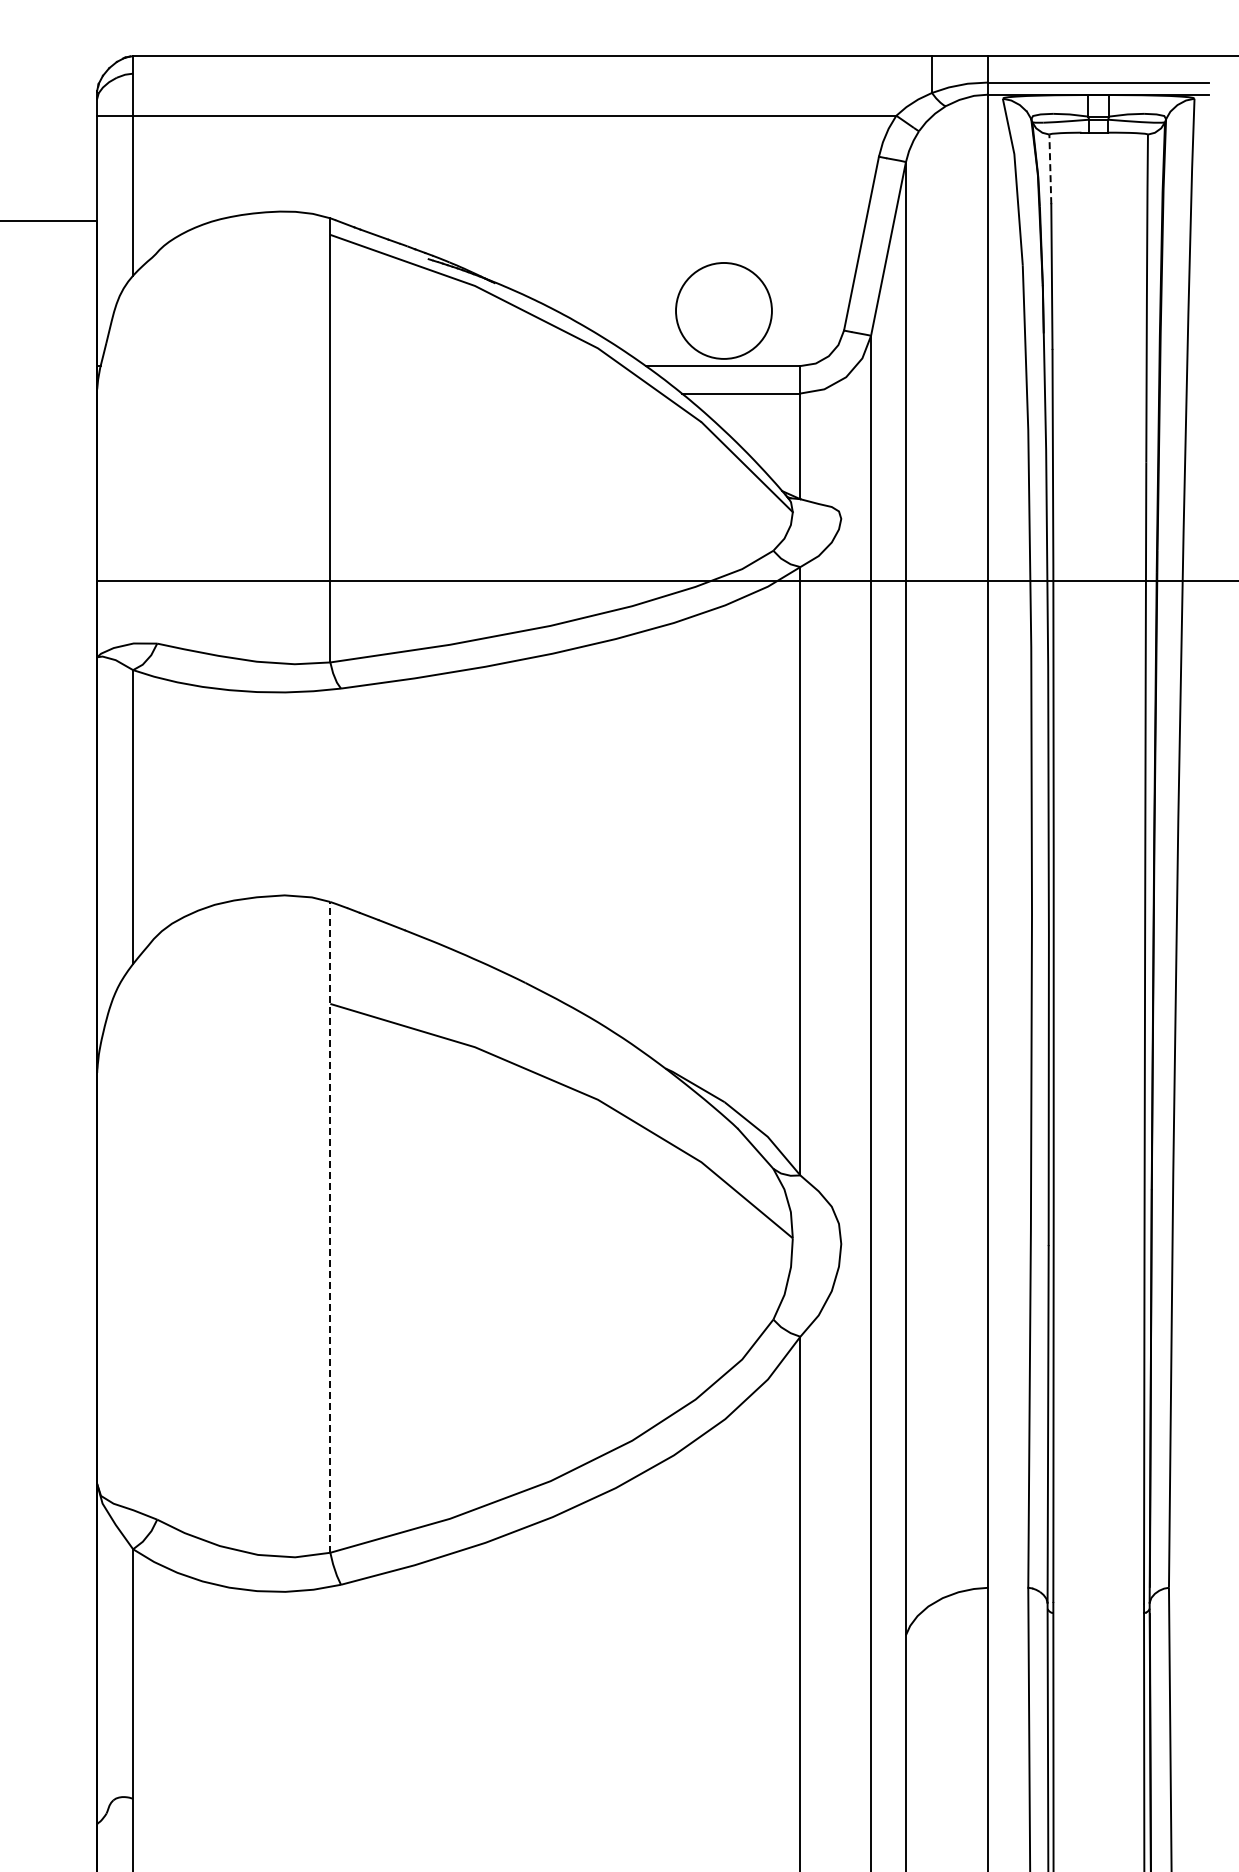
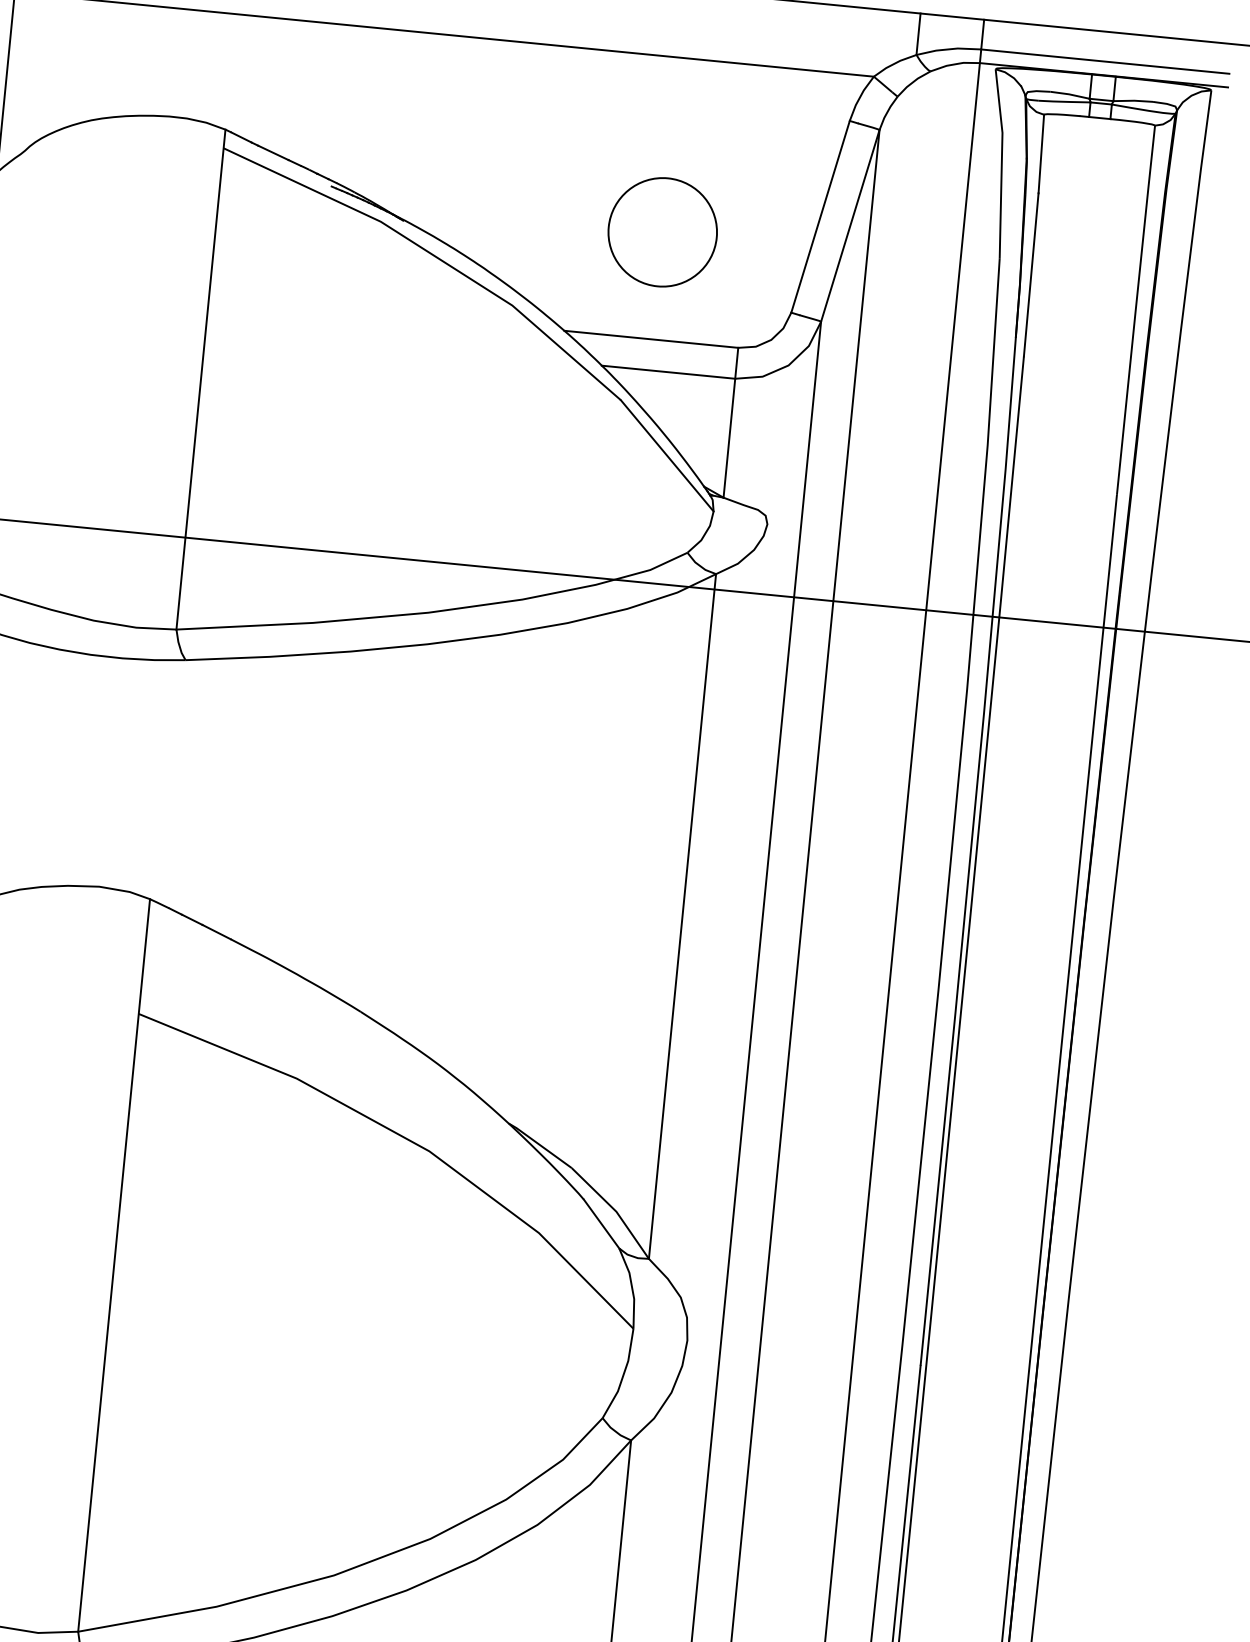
line: (1050, 169) -> (1041, 154), dashed -> solid
circle: (723, 310) -> (662, 231), moved
line: (330, 1226) -> (114, 1264), dashed -> solid

